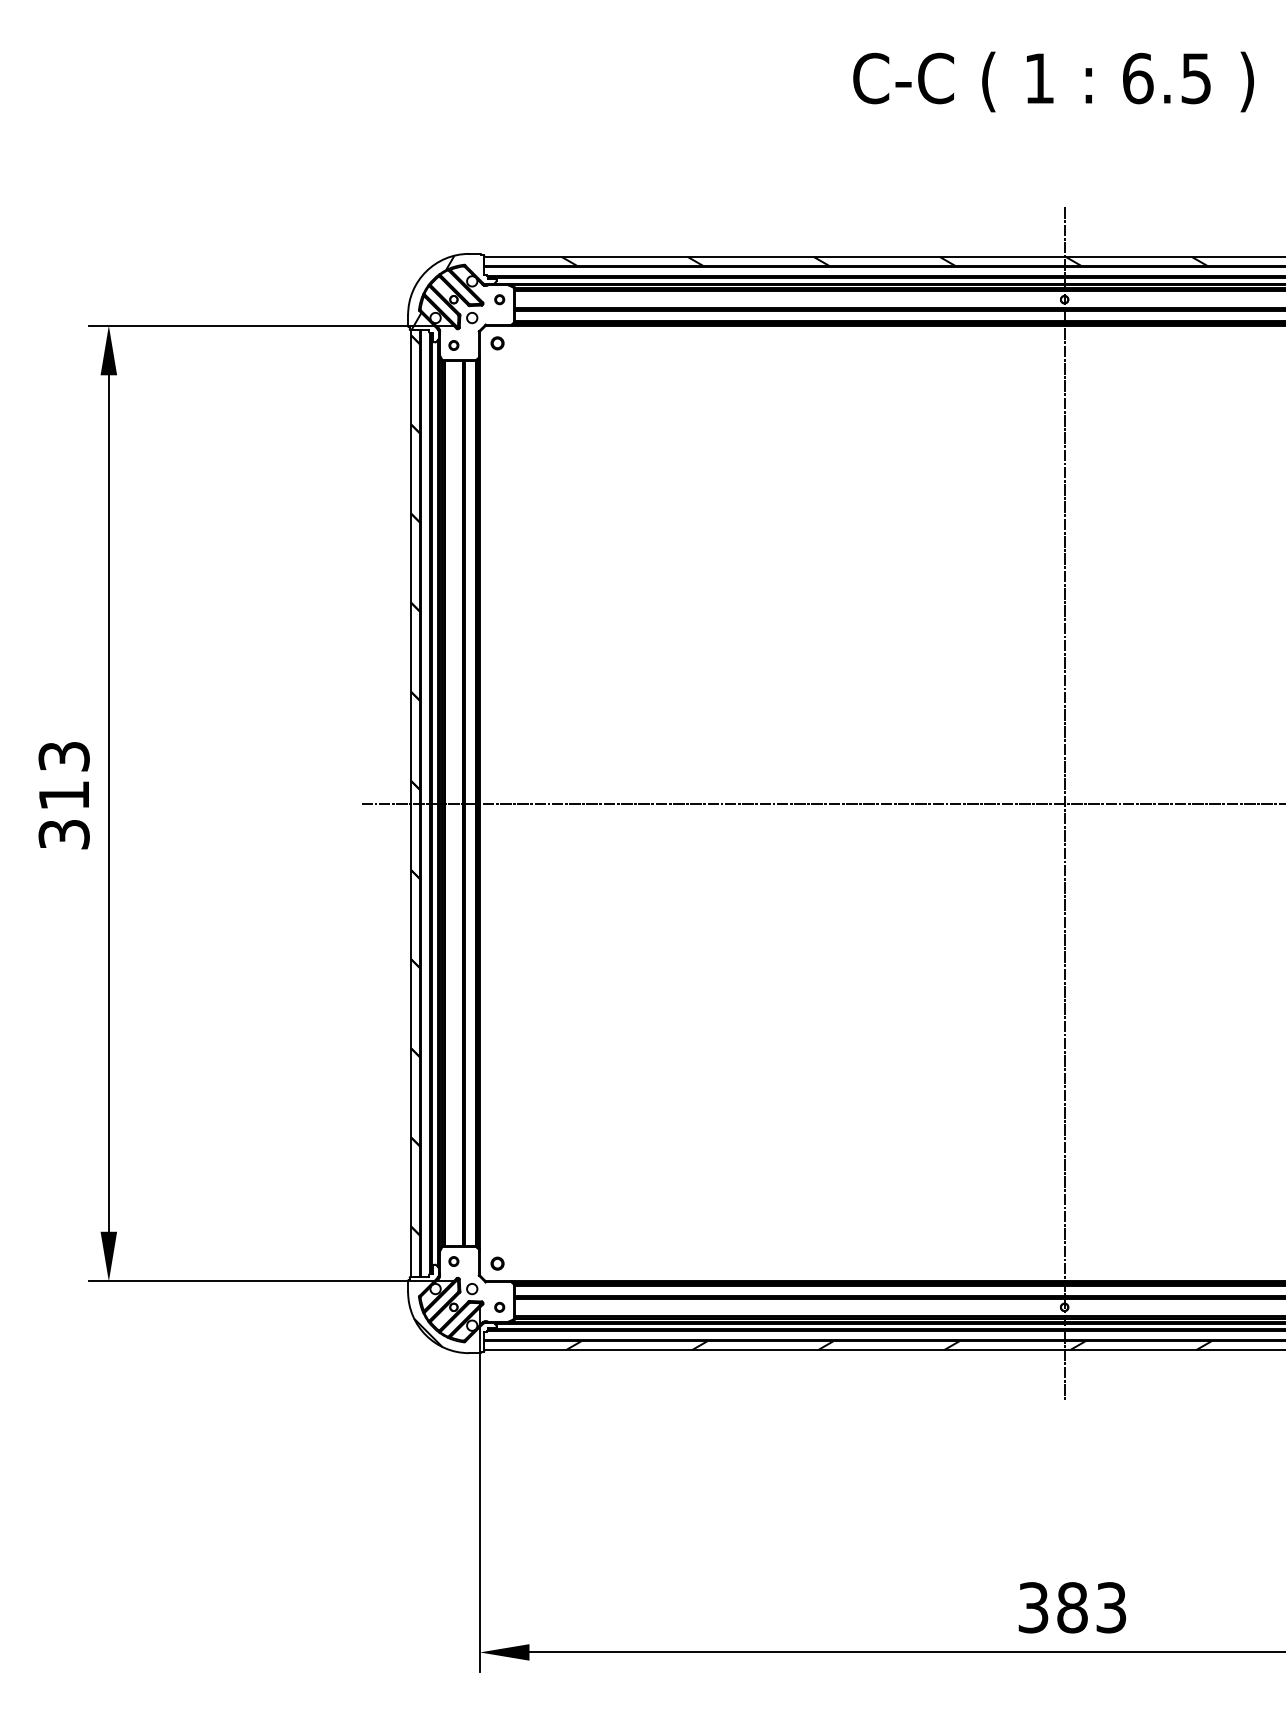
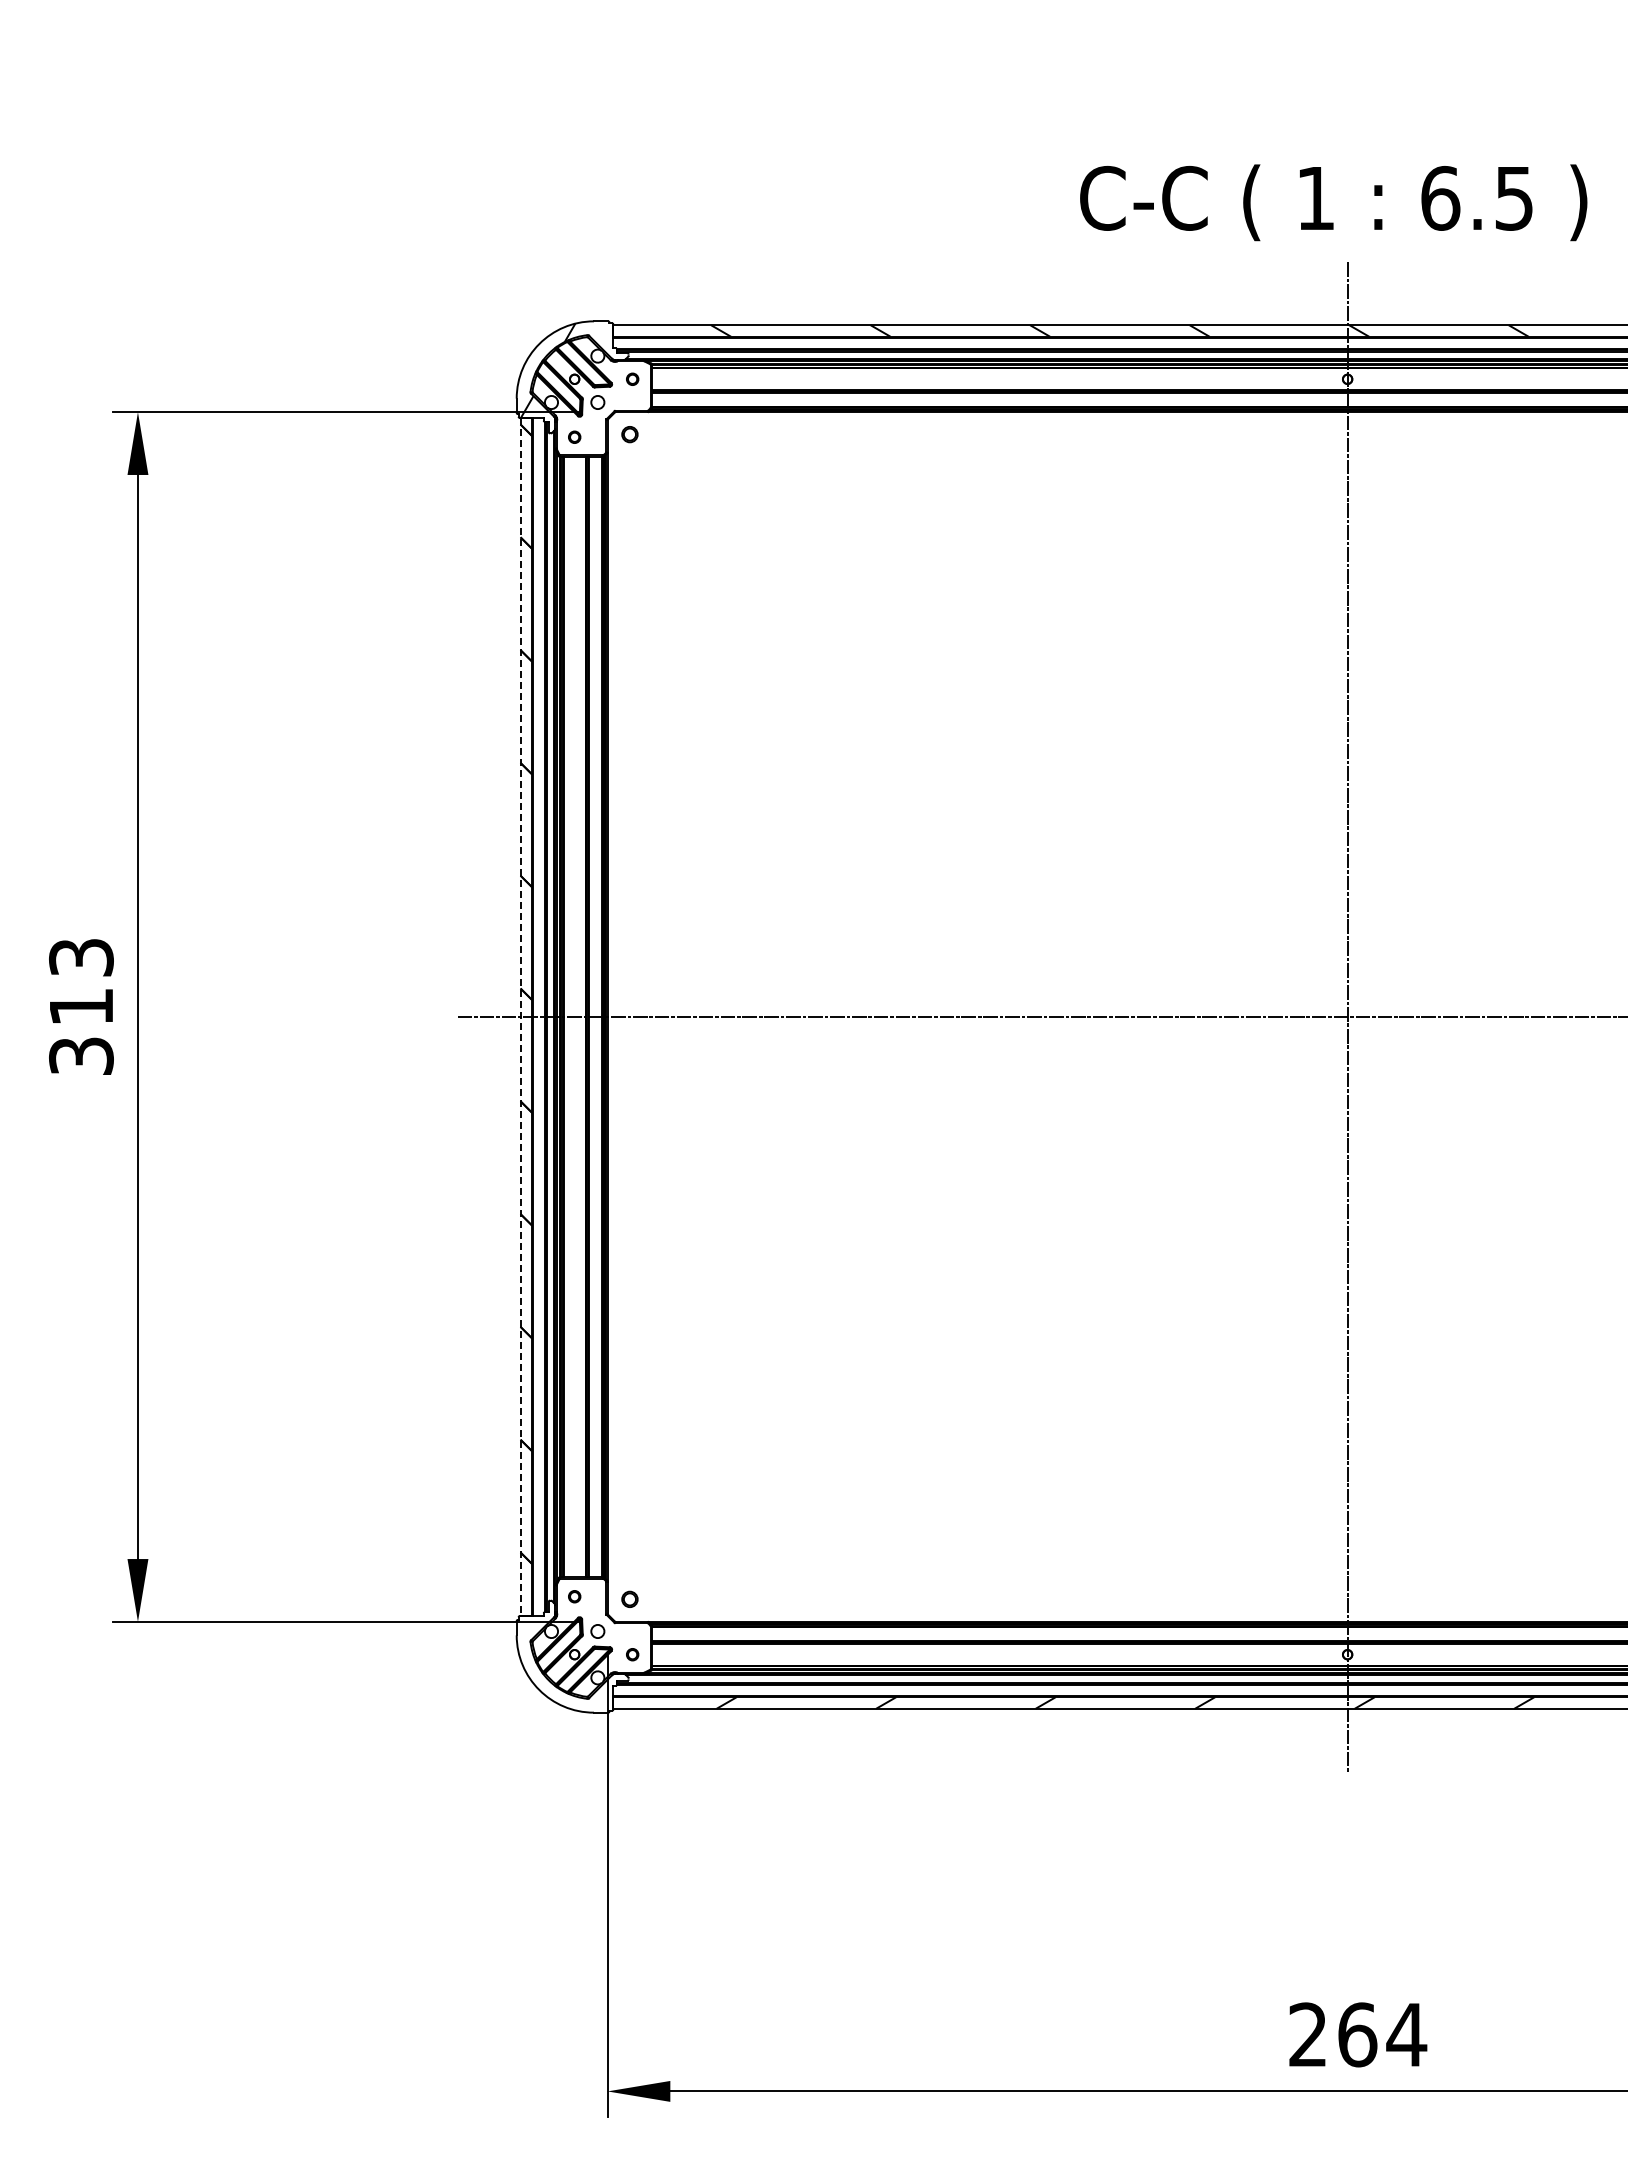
text: (1053, 81) -> (1333, 202), moved
line: (411, 803) -> (520, 1017), solid -> dashed
hatch: (428, 1332) -> (542, 1686), removed
text: (1073, 1607) -> (1358, 2034), 383 -> 264

